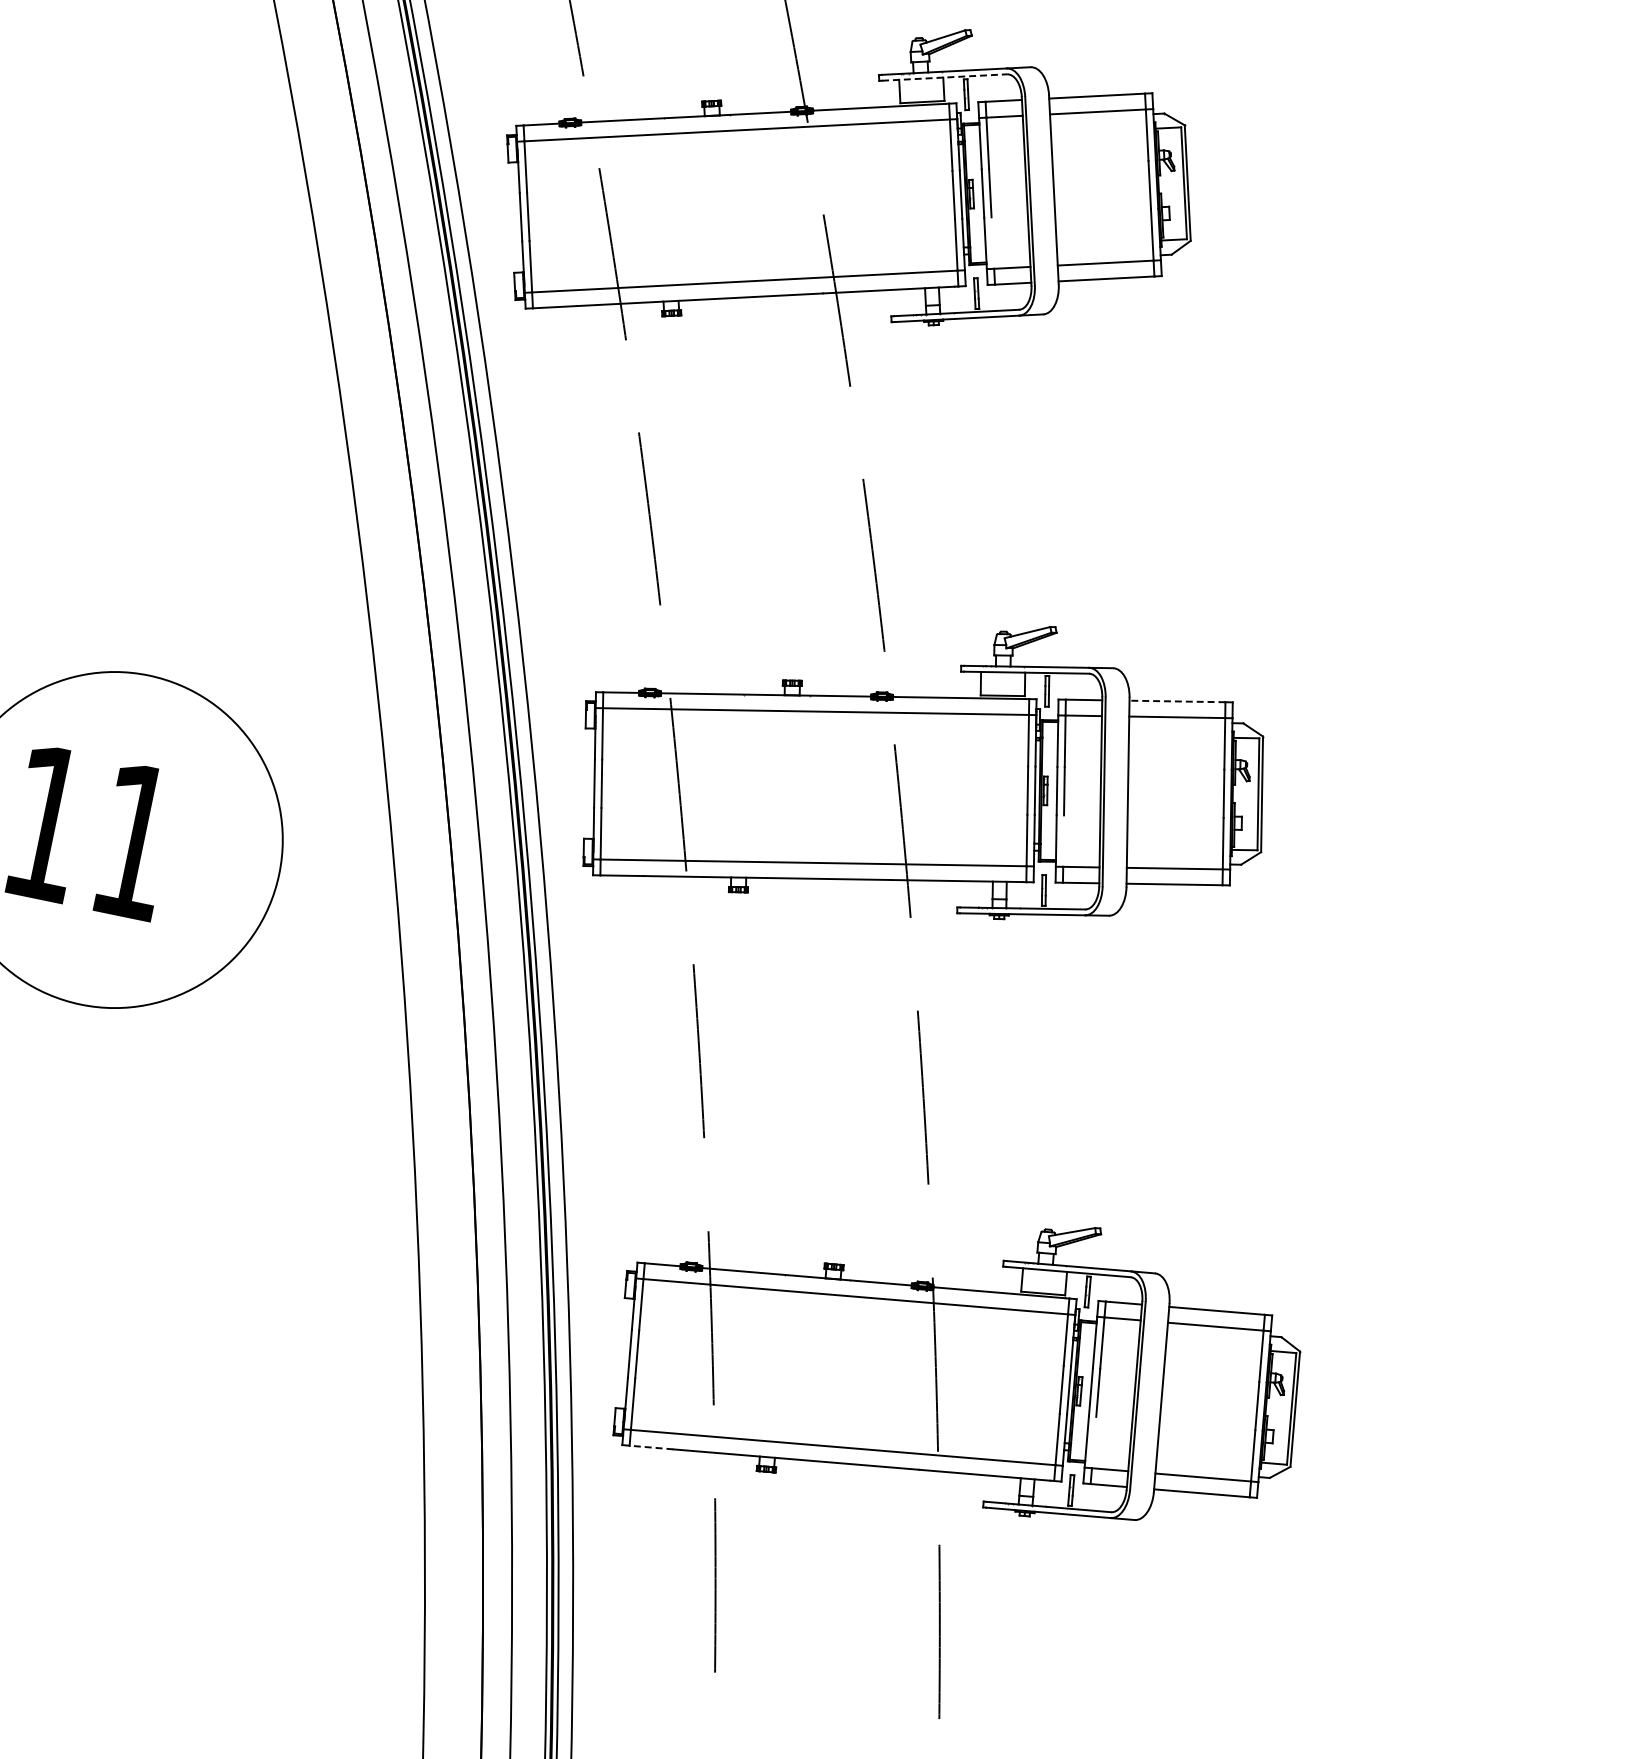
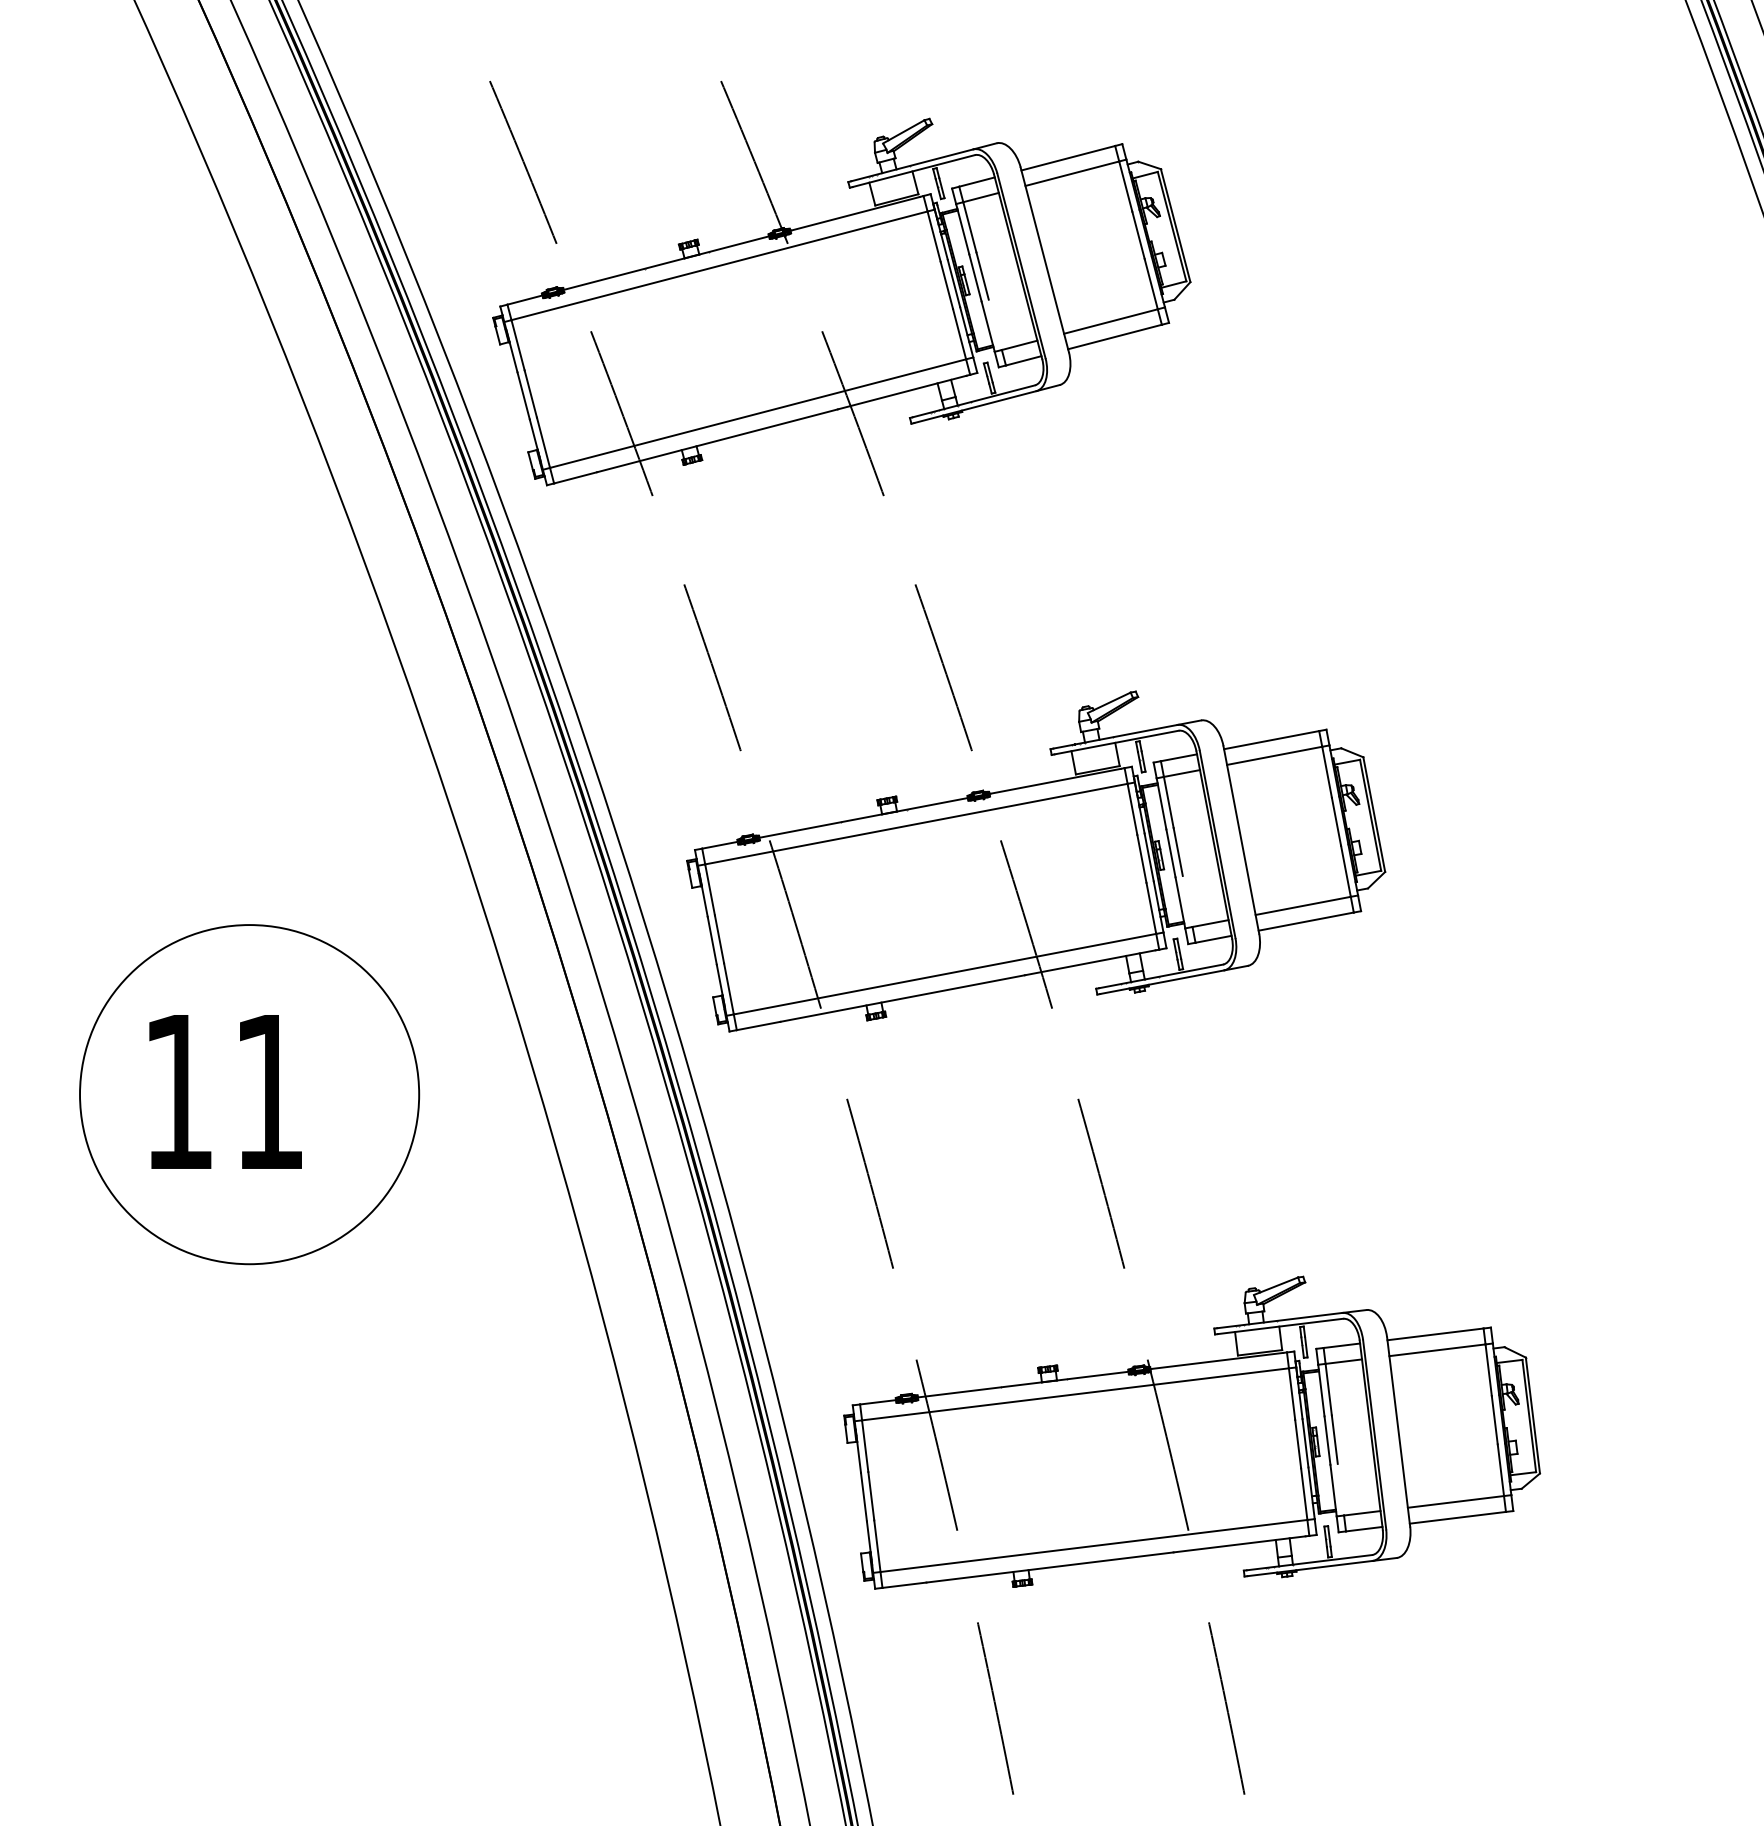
line: (945, 77) -> (914, 170), dashed -> solid
line: (1177, 701) -> (1271, 740), dashed -> solid
line: (650, 1447) -> (903, 1585), dashed -> solid

